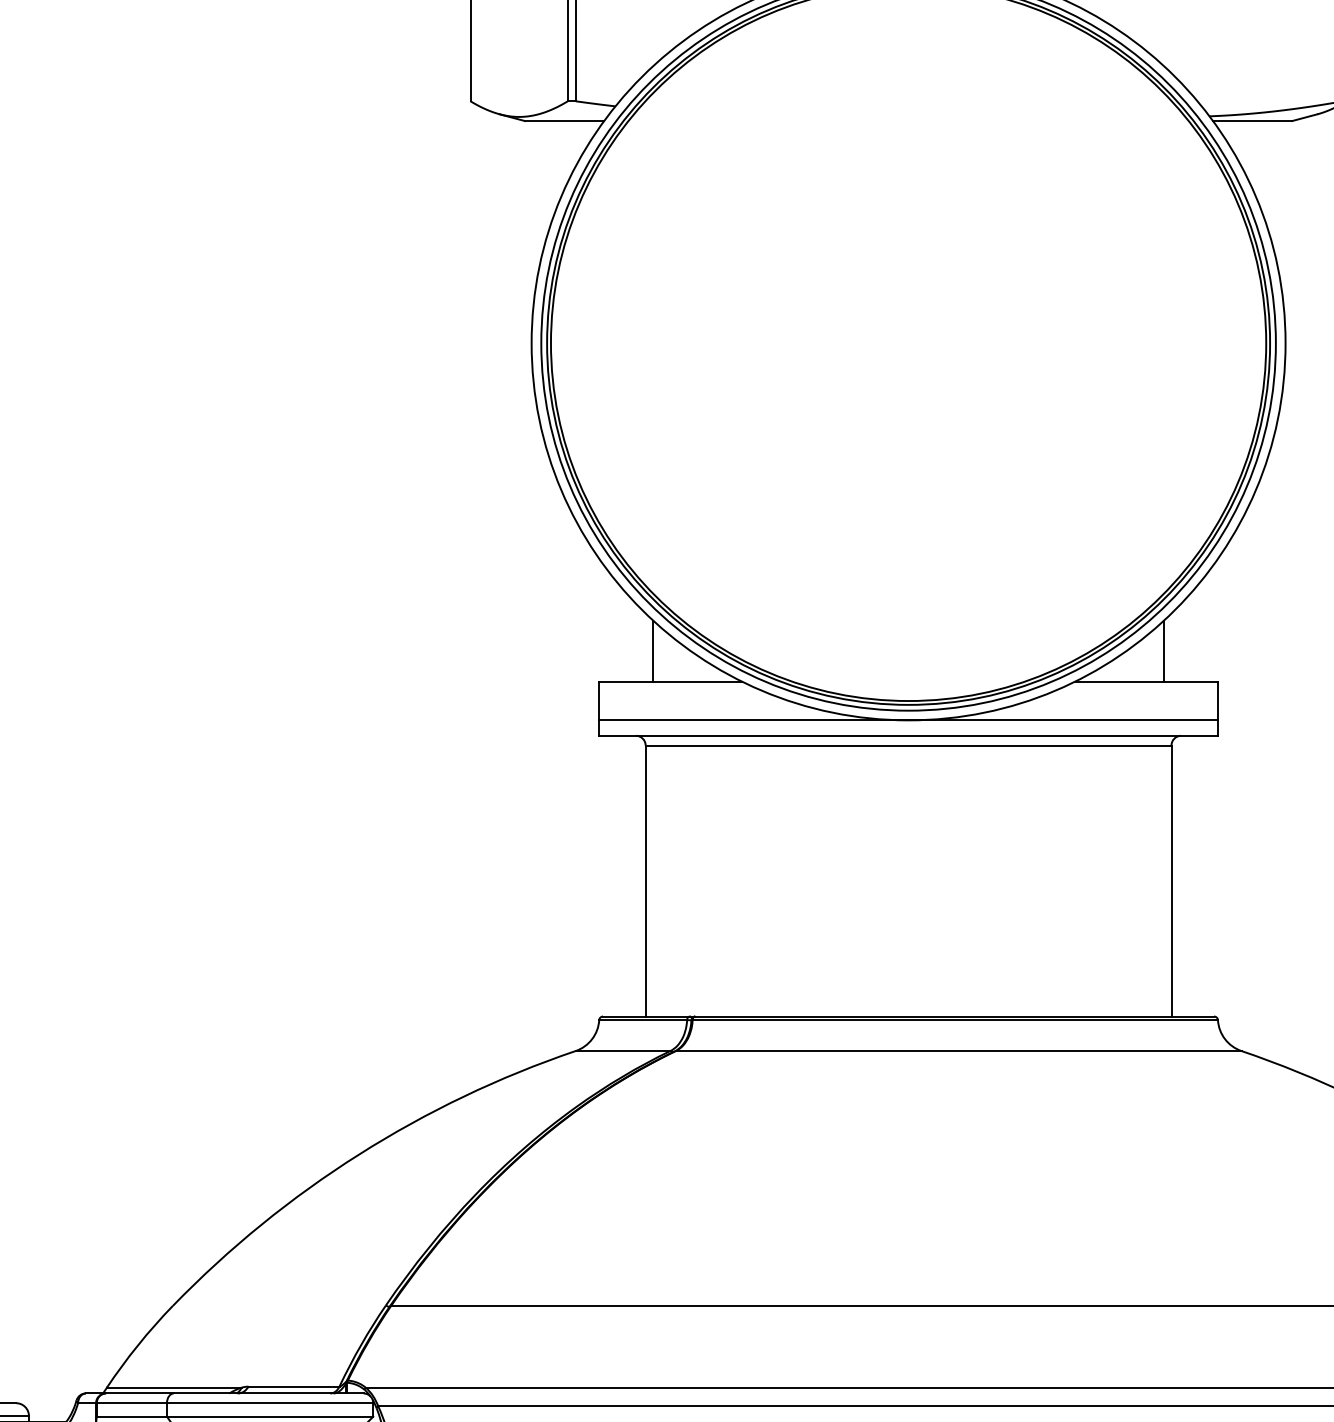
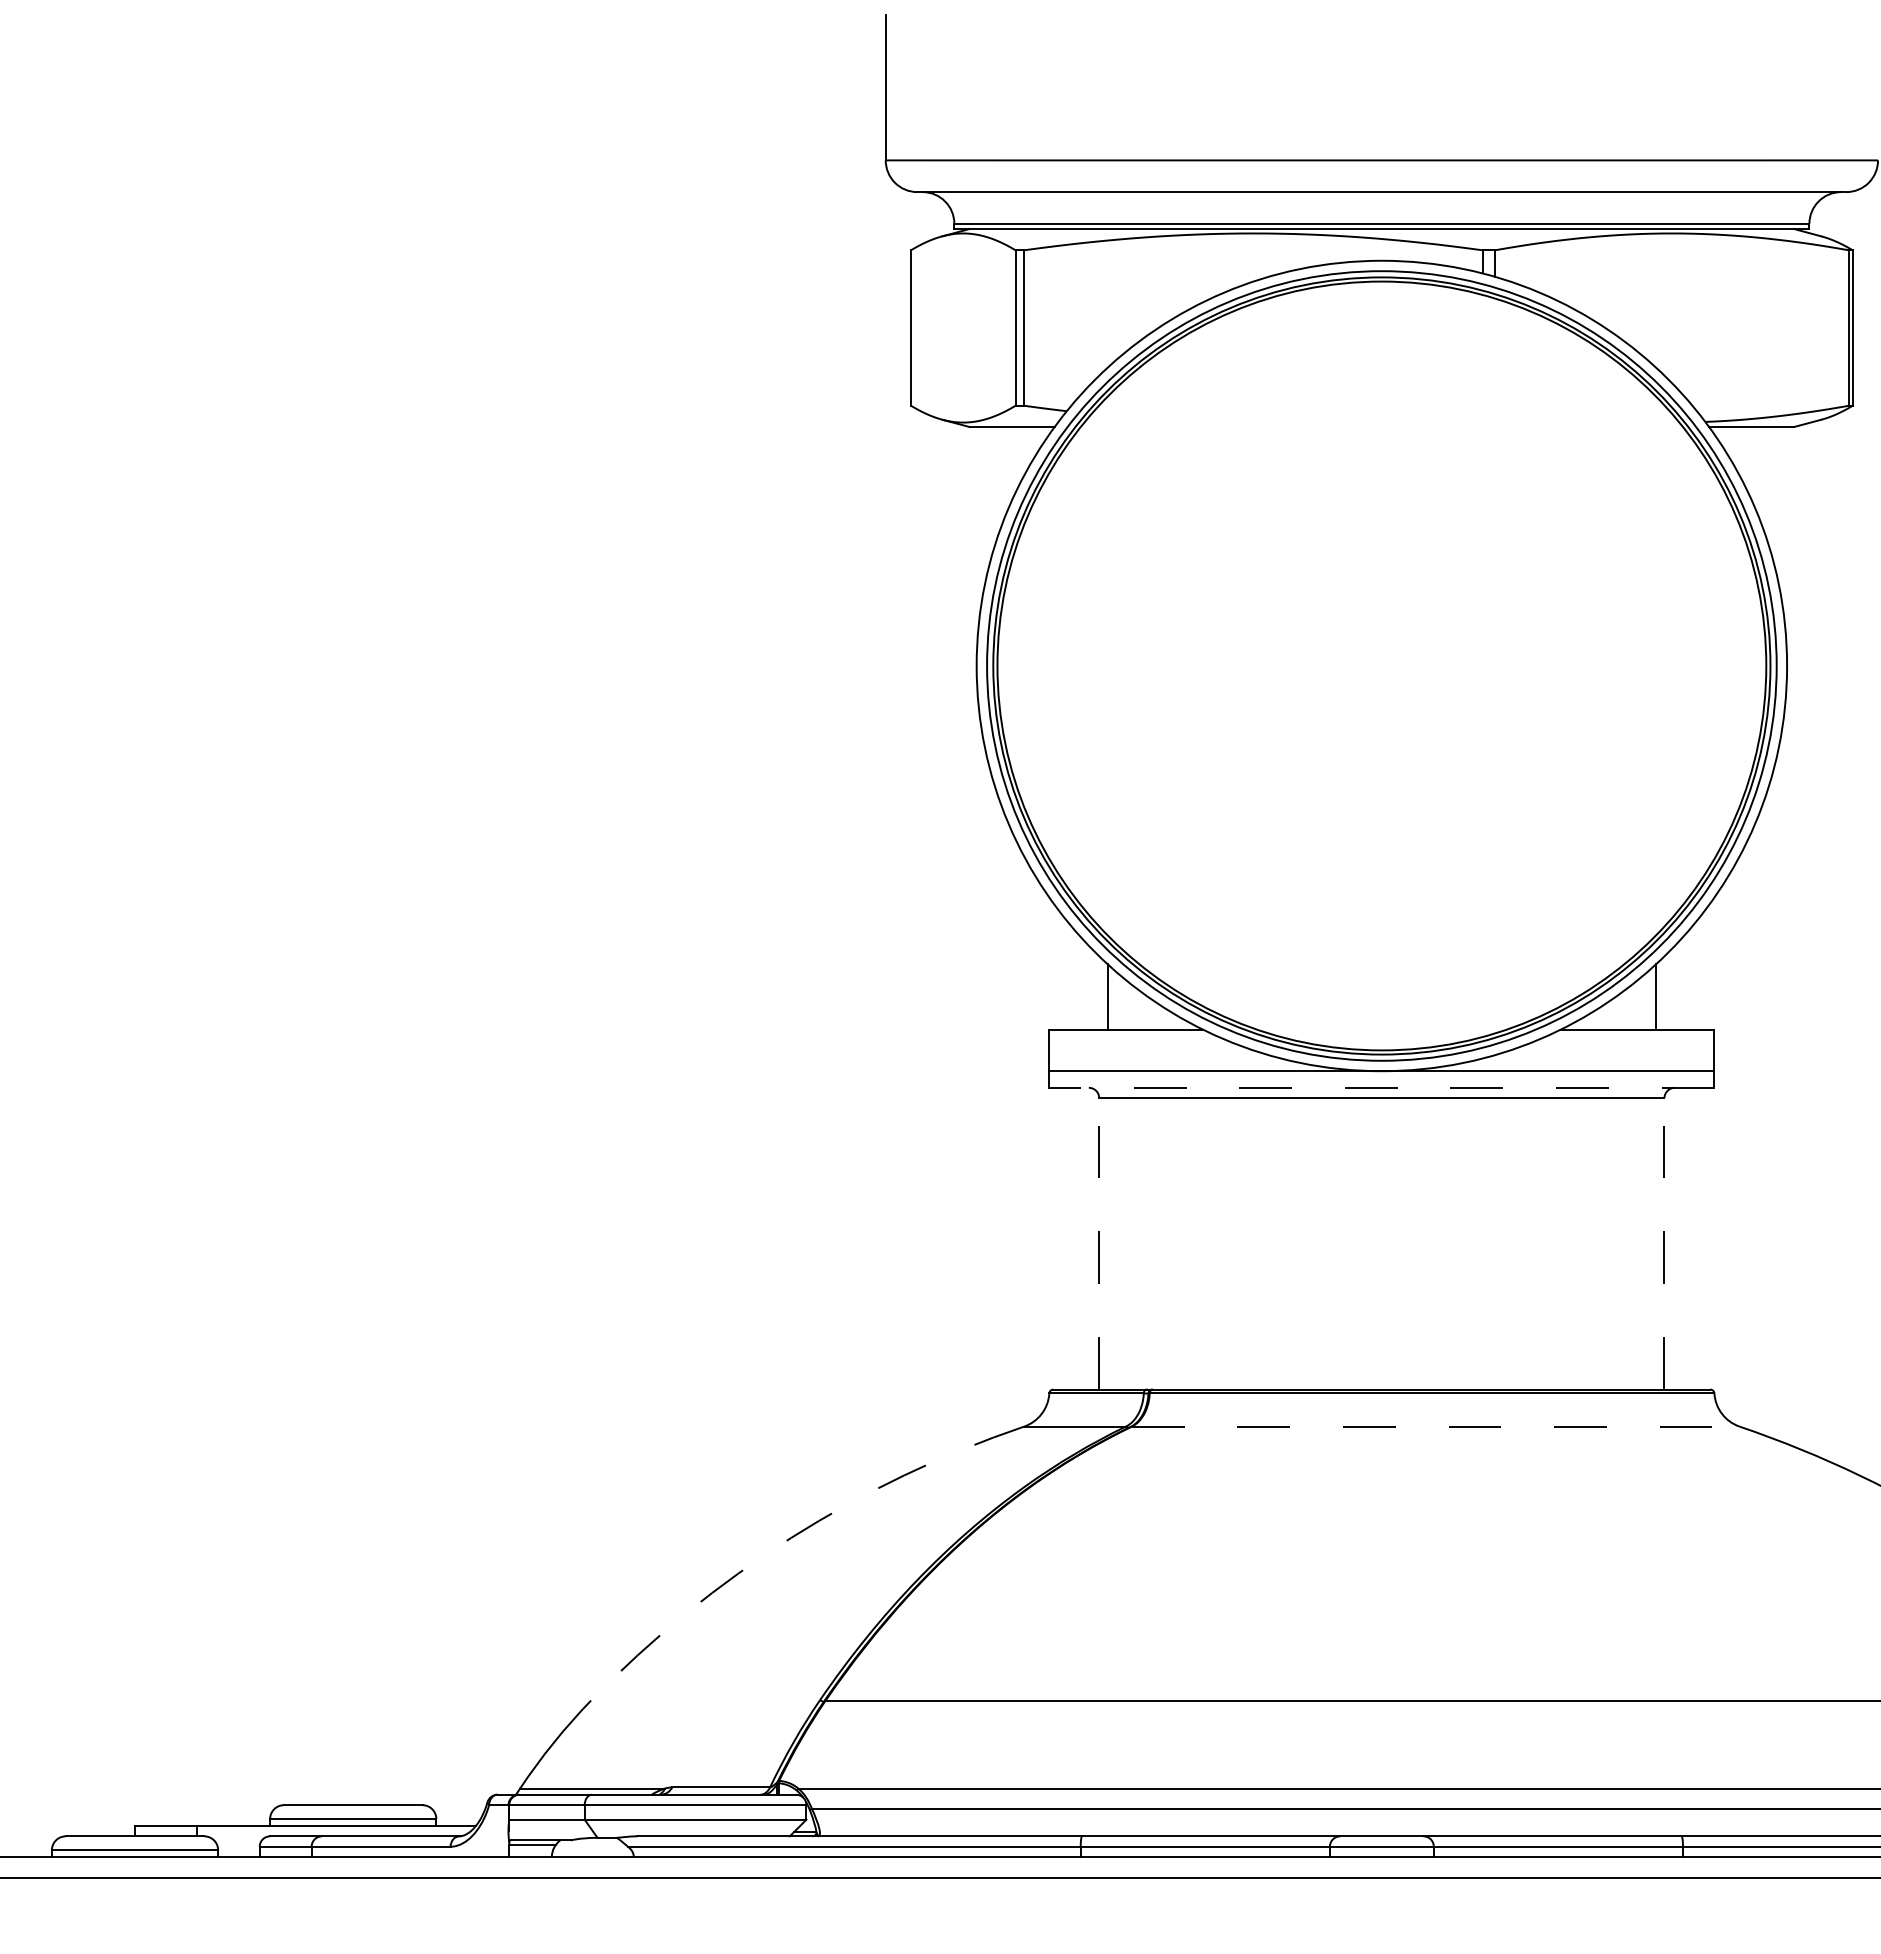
line: (908, 735) -> (1381, 1087), solid -> dashed
line: (645, 880) -> (1099, 1243), solid -> dashed
line: (1171, 880) -> (1664, 1243), solid -> dashed
line: (958, 1050) -> (1435, 1426), solid -> dashed
arc: (359, 1154) -> (791, 1537), solid -> dashed

